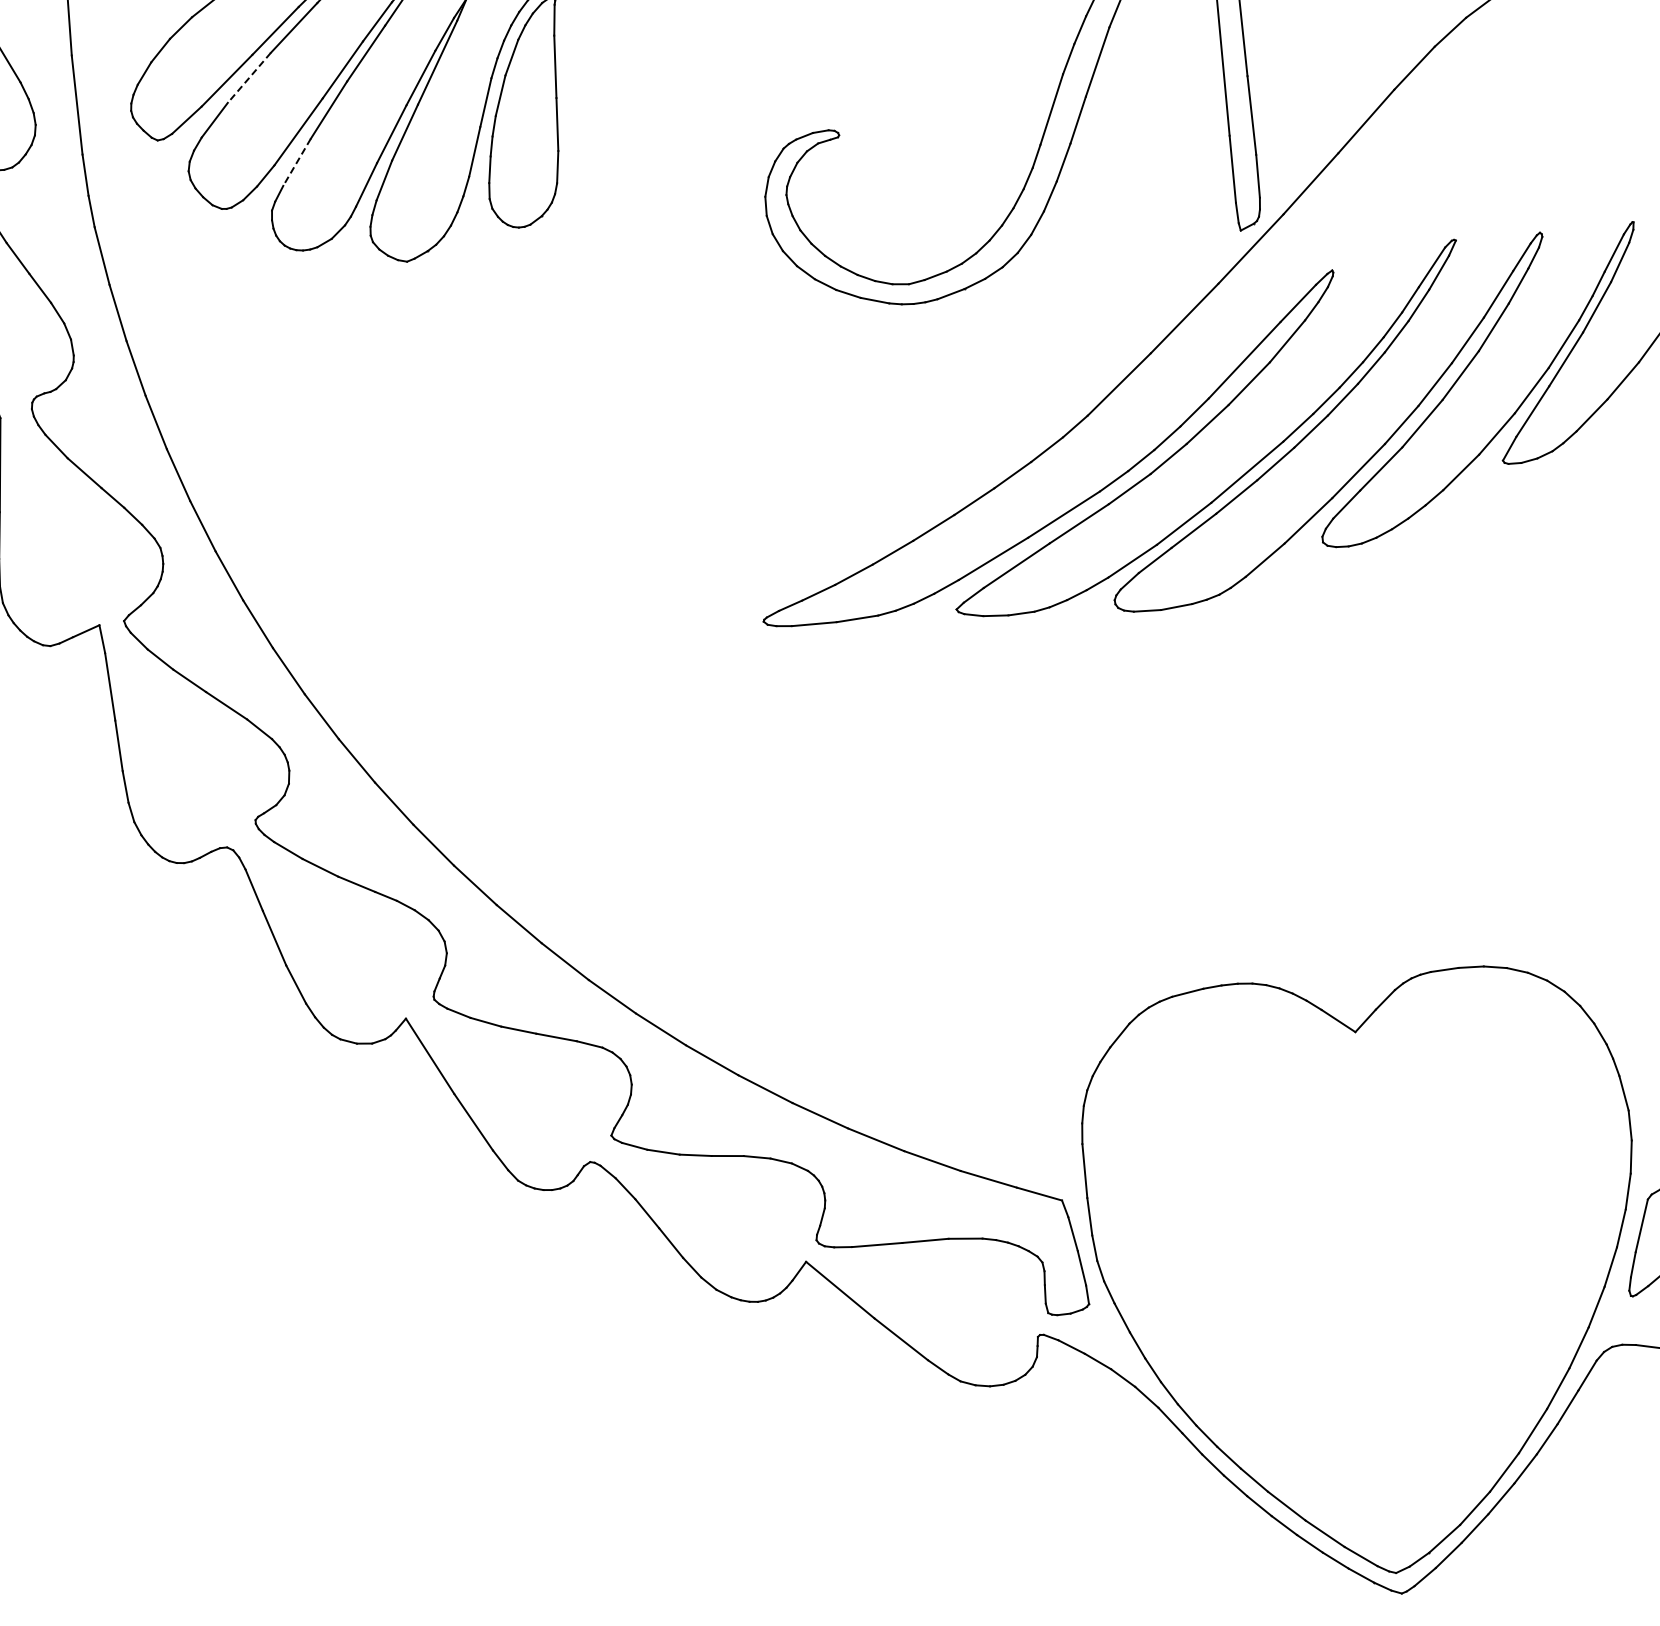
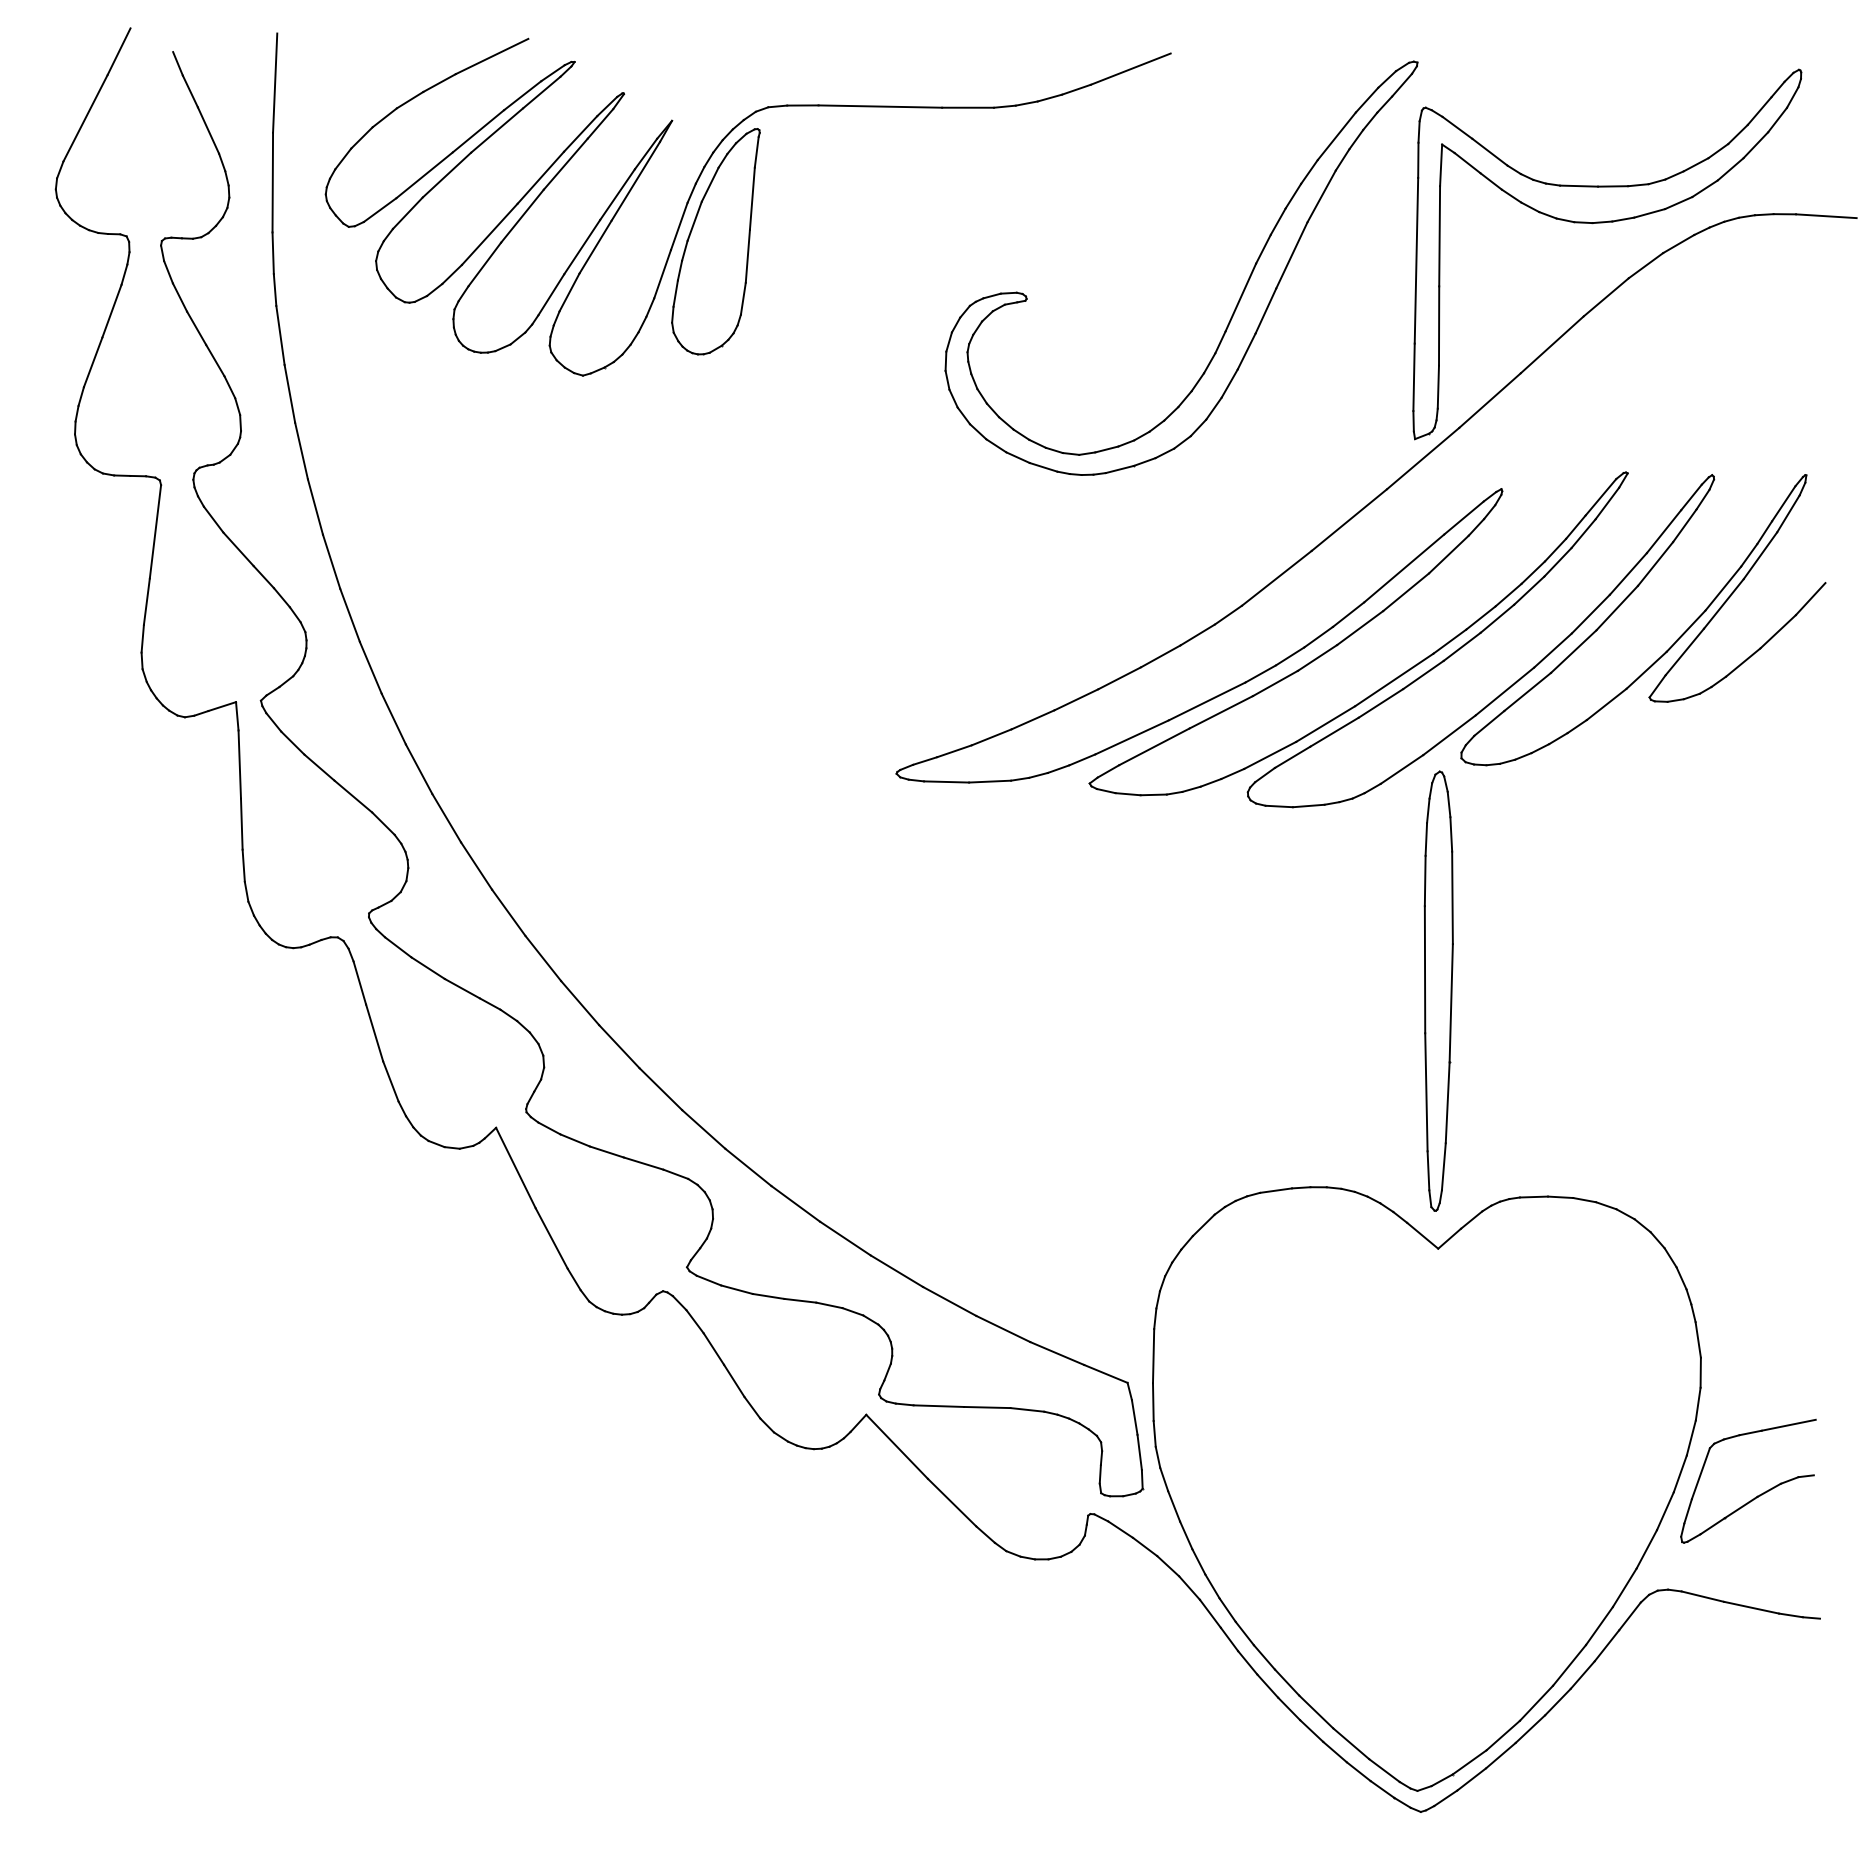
line: (248, 78) -> (446, 175), dashed -> solid
line: (296, 162) -> (484, 264), dashed -> solid
part: (1326, 775) -> (1438, 990), added

